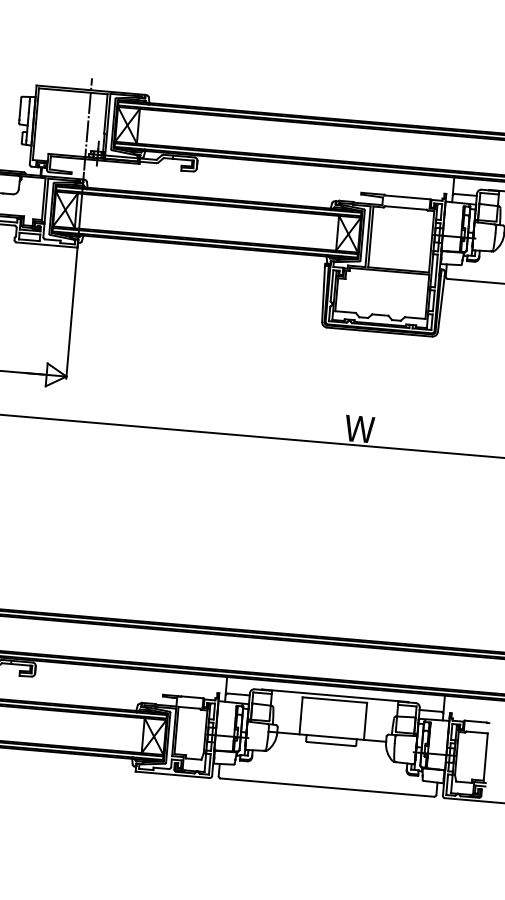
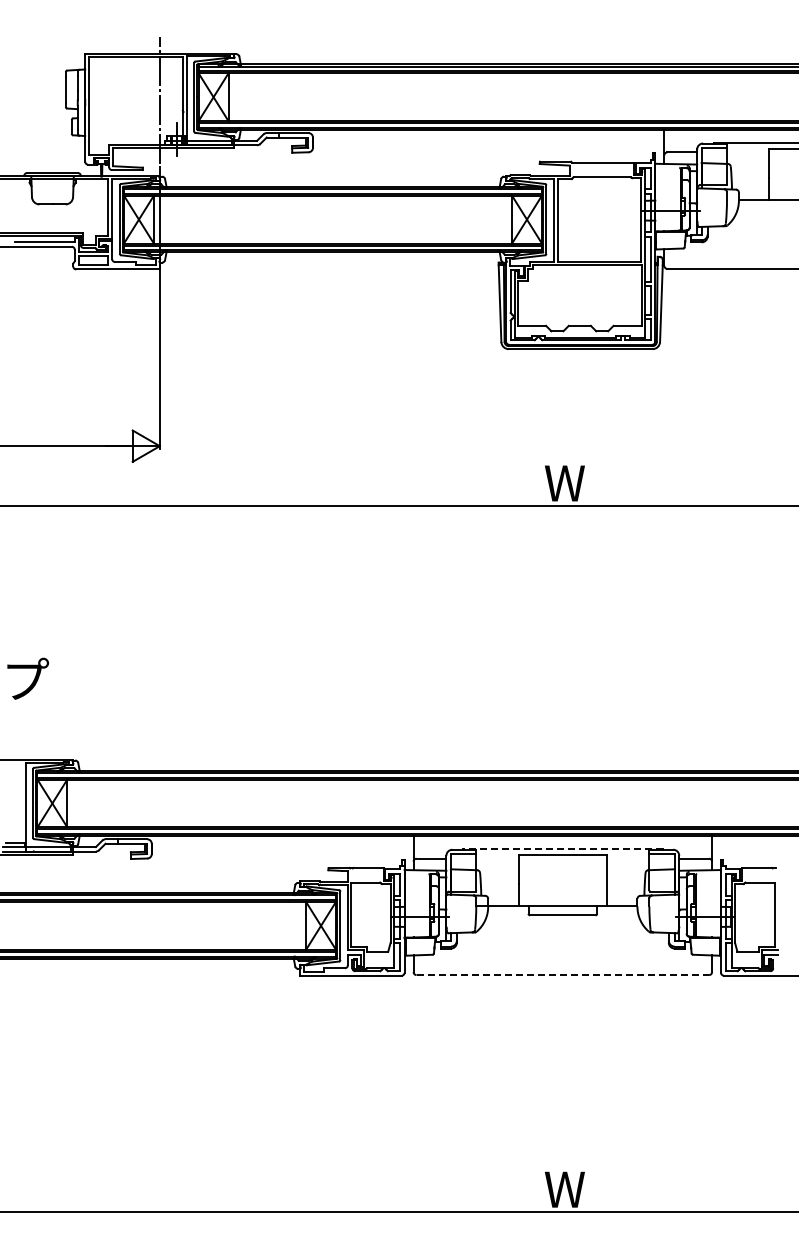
line: (335, 695) -> (562, 849), solid -> dashed
line: (327, 787) -> (563, 975), solid -> dashed

